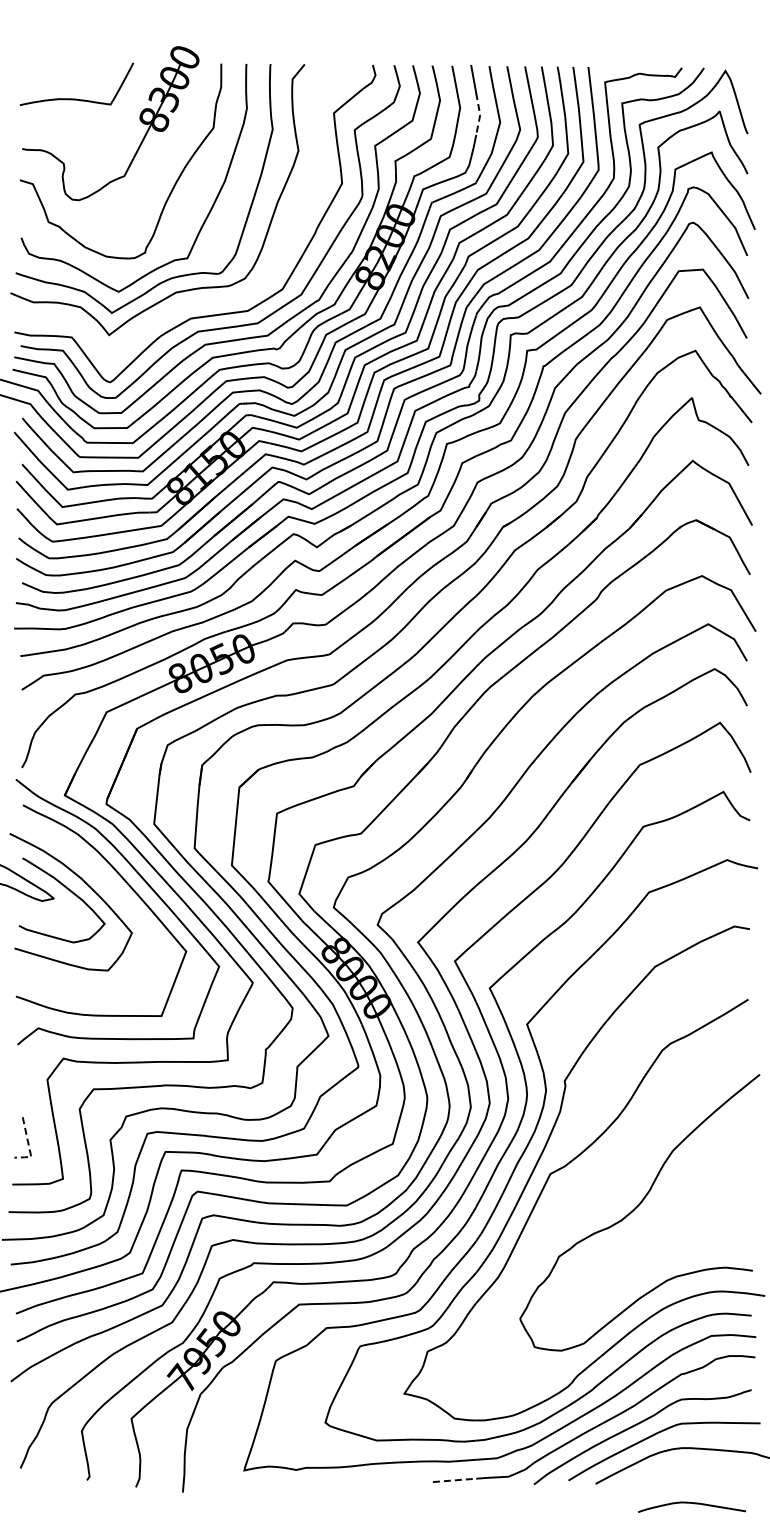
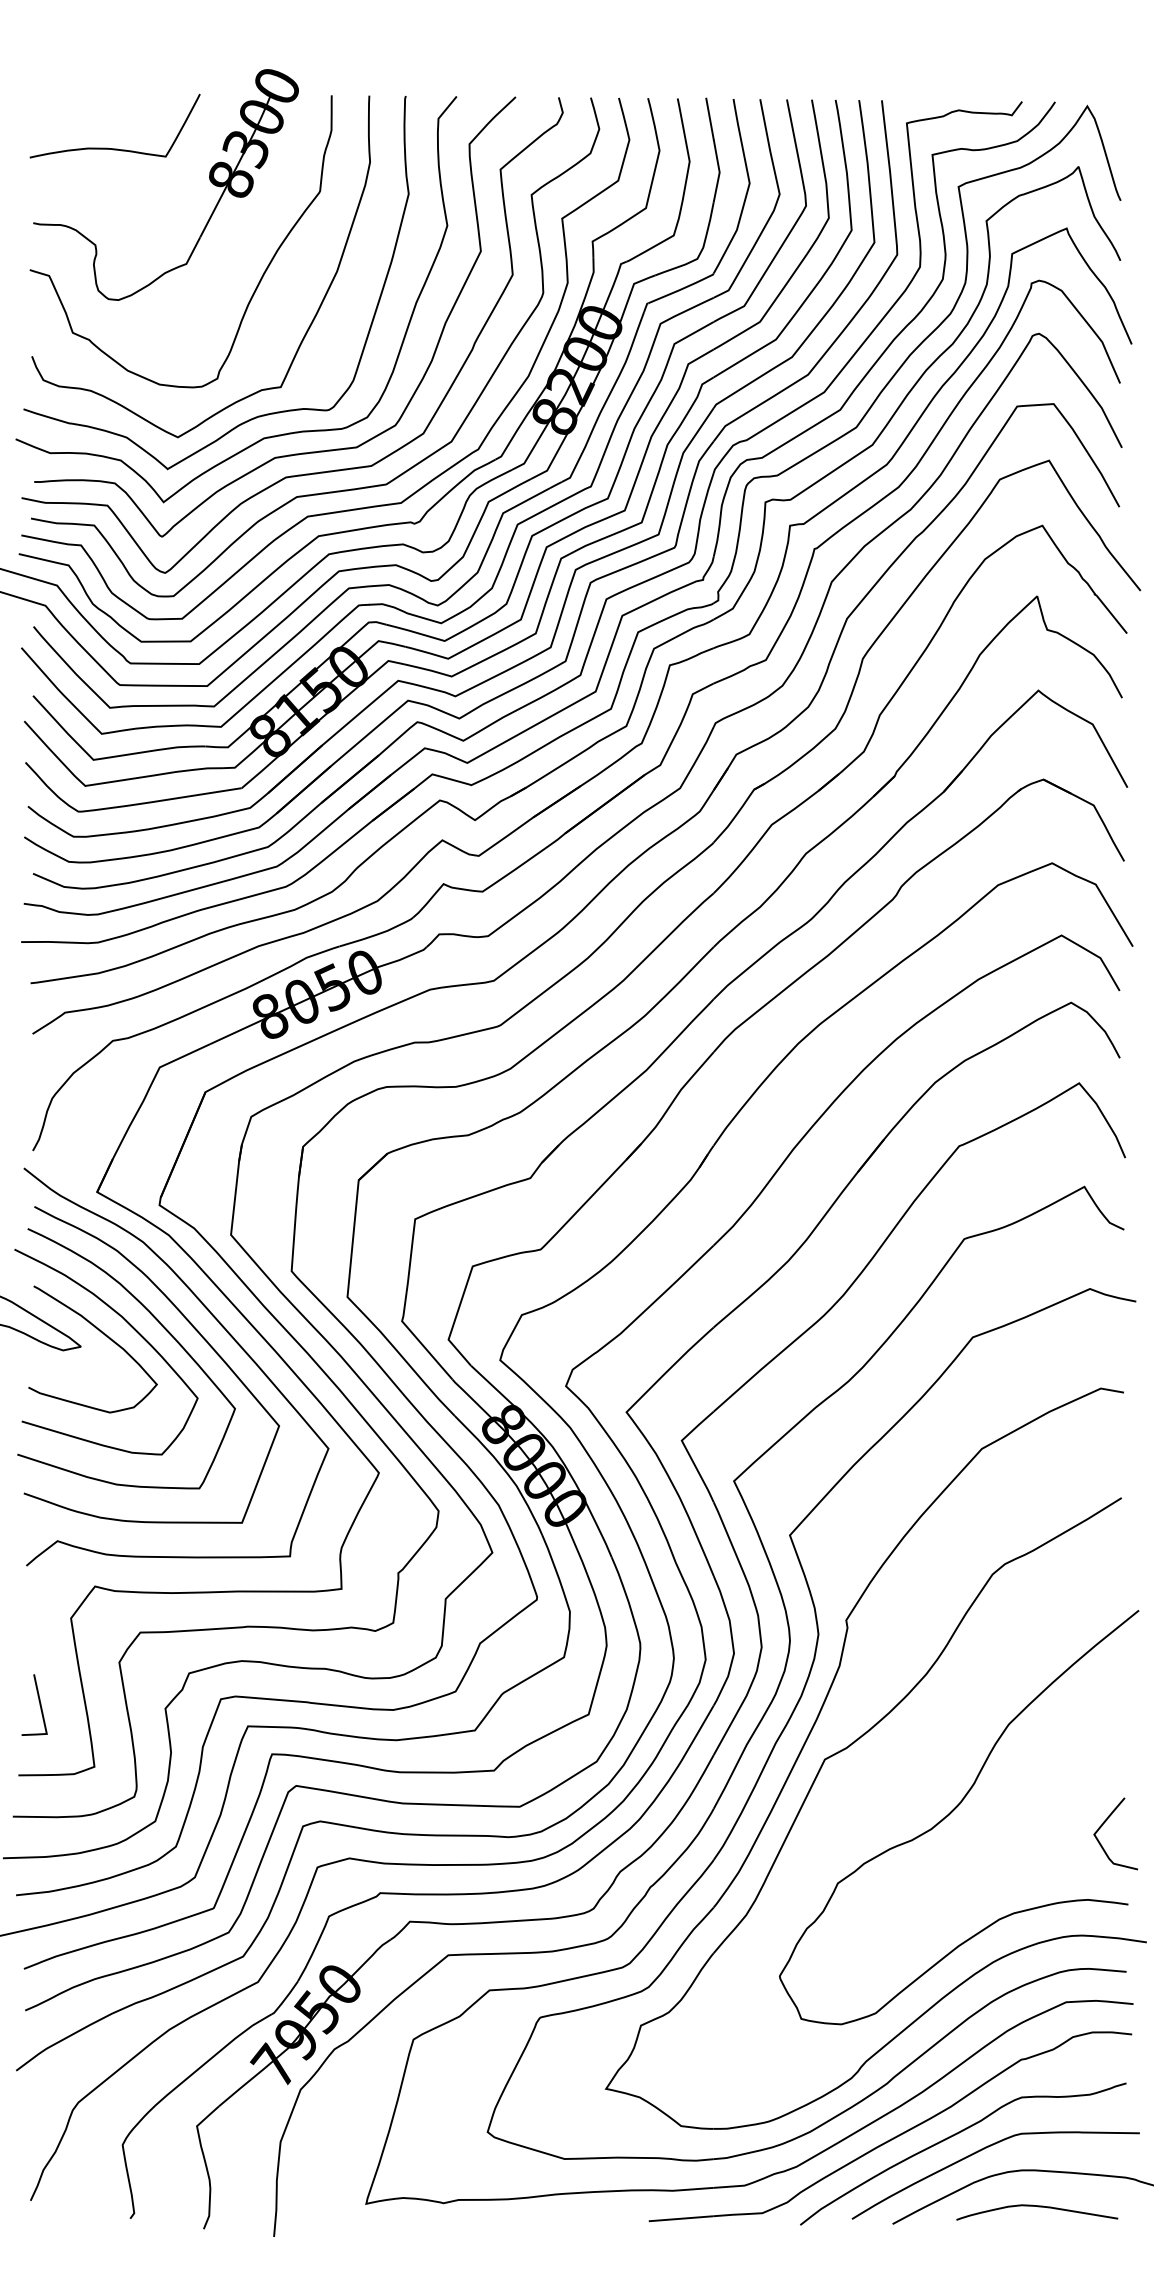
line: (480, 115) -> (720, 173), dashed -> solid
curve: (194, 302) -> (291, 453), added
curve: (108, 886) -> (162, 1328), added
line: (28, 1146) -> (42, 1718), dashed -> solid
curve: (735, 1219) -> (1102, 1827), added
line: (454, 1480) -> (681, 2218), dashed -> solid
curve: (694, 1504) -> (1040, 2208), moved

